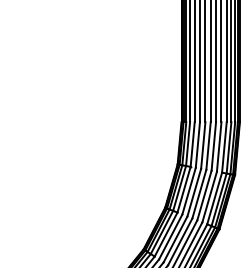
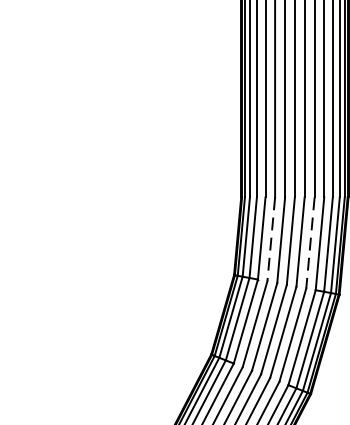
line: (197, 145) -> (270, 240), solid -> dashed
line: (219, 146) -> (310, 242), solid -> dashed

